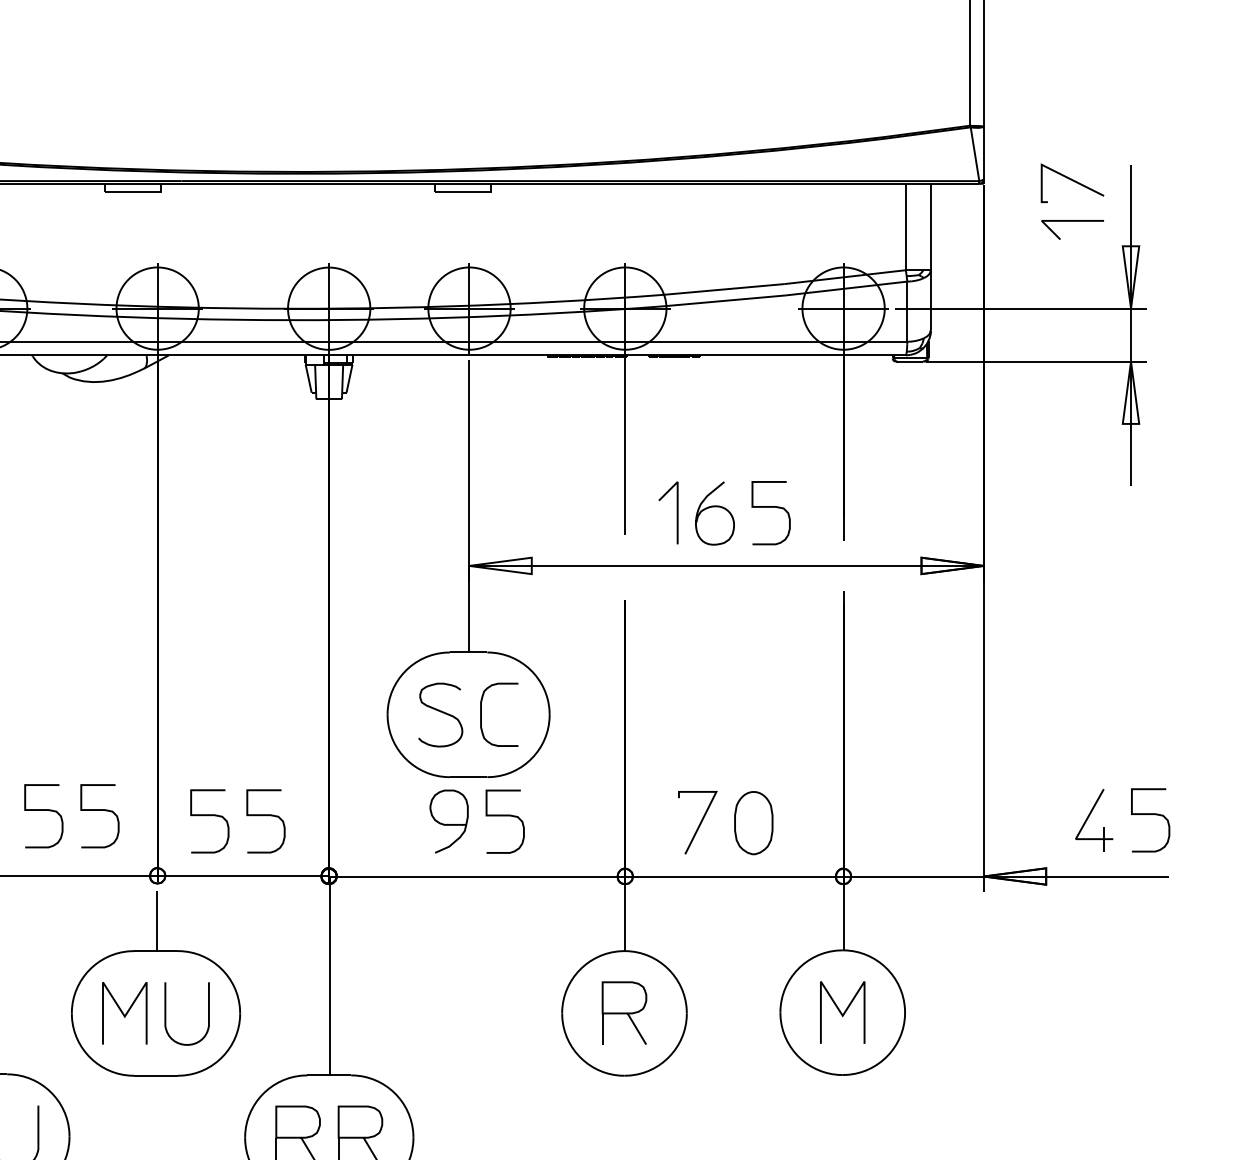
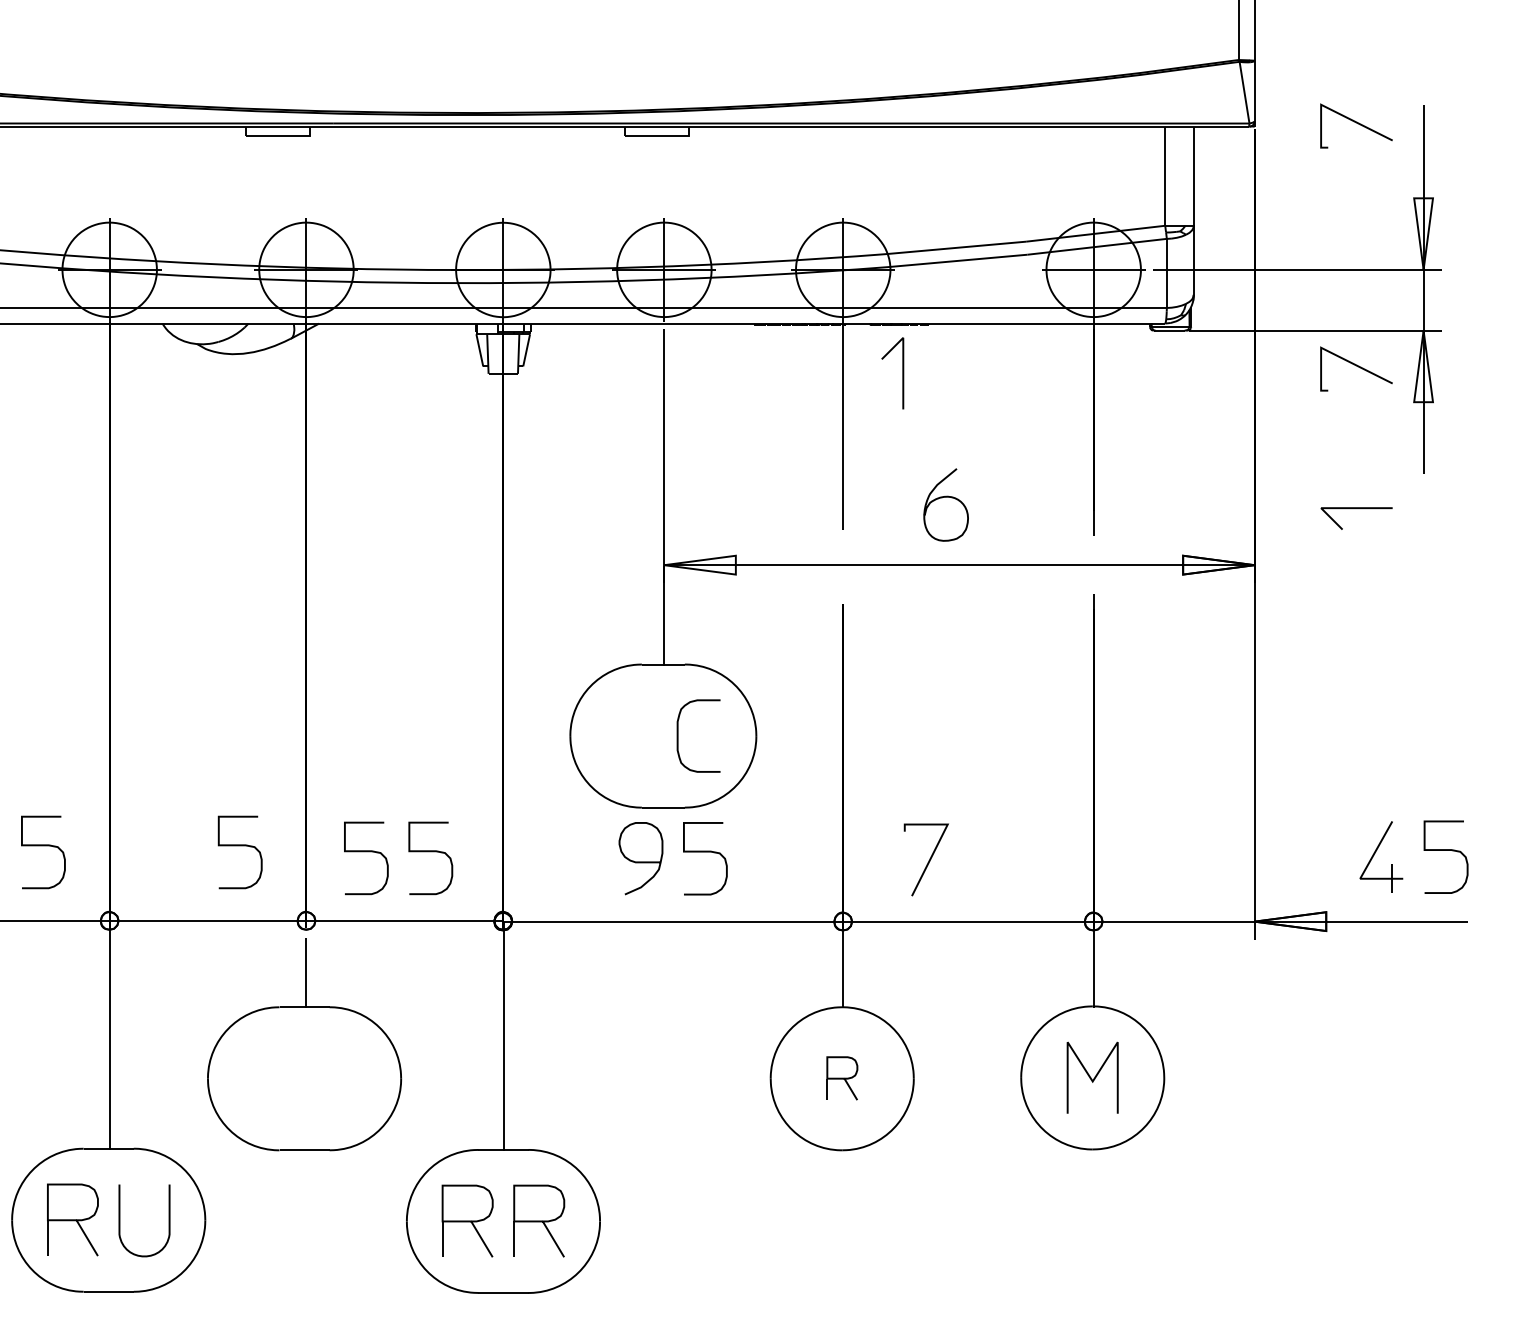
curve: (1072, 222) -> (1356, 509), moved
curve: (1072, 392) -> (1356, 366), added
curve: (771, 507) -> (1010, 498), removed
curve: (676, 513) -> (902, 373), moved
curve: (440, 712) -> (631, 733), removed
curve: (43, 811) -> (175, 846), removed
part: (753, 822) -> (990, 859), removed
curve: (123, 1013) -> (267, 1078), removed
part: (624, 1013) -> (842, 1078), size x0.6
curve: (166, 1014) -> (316, 1079), removed

